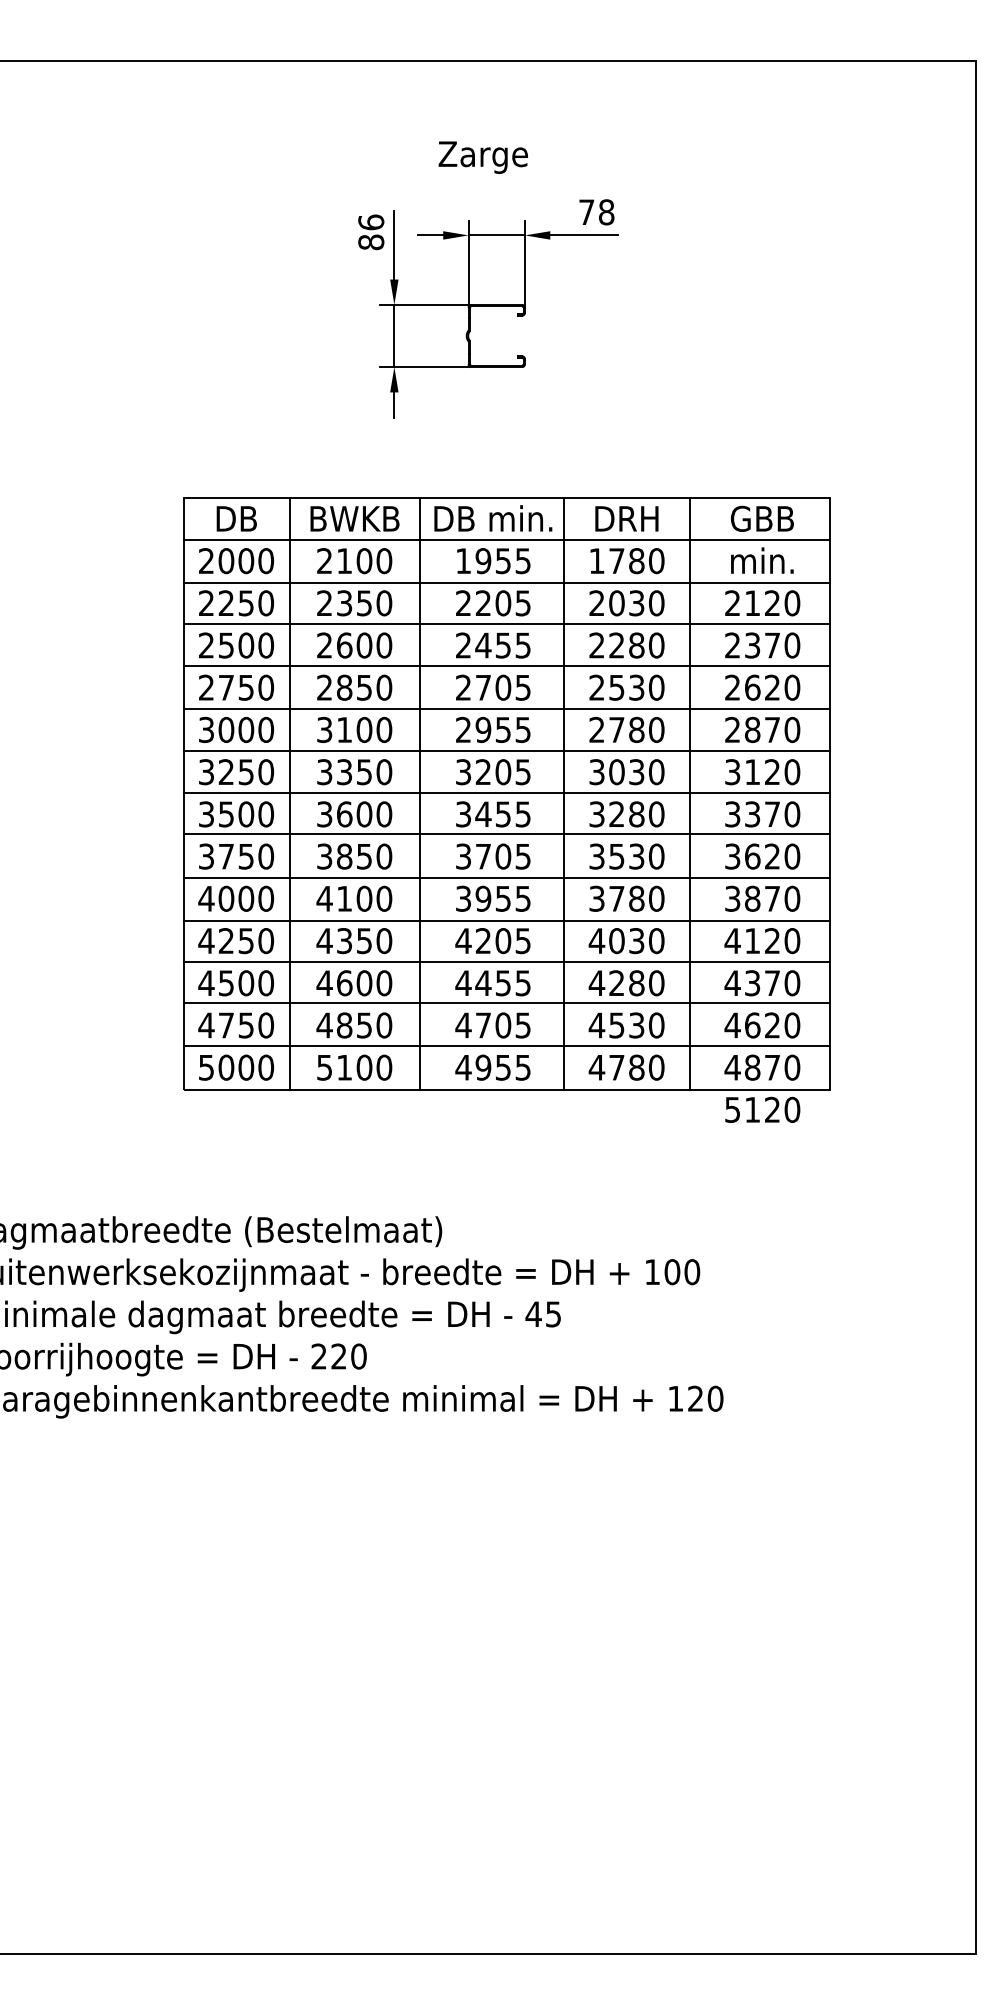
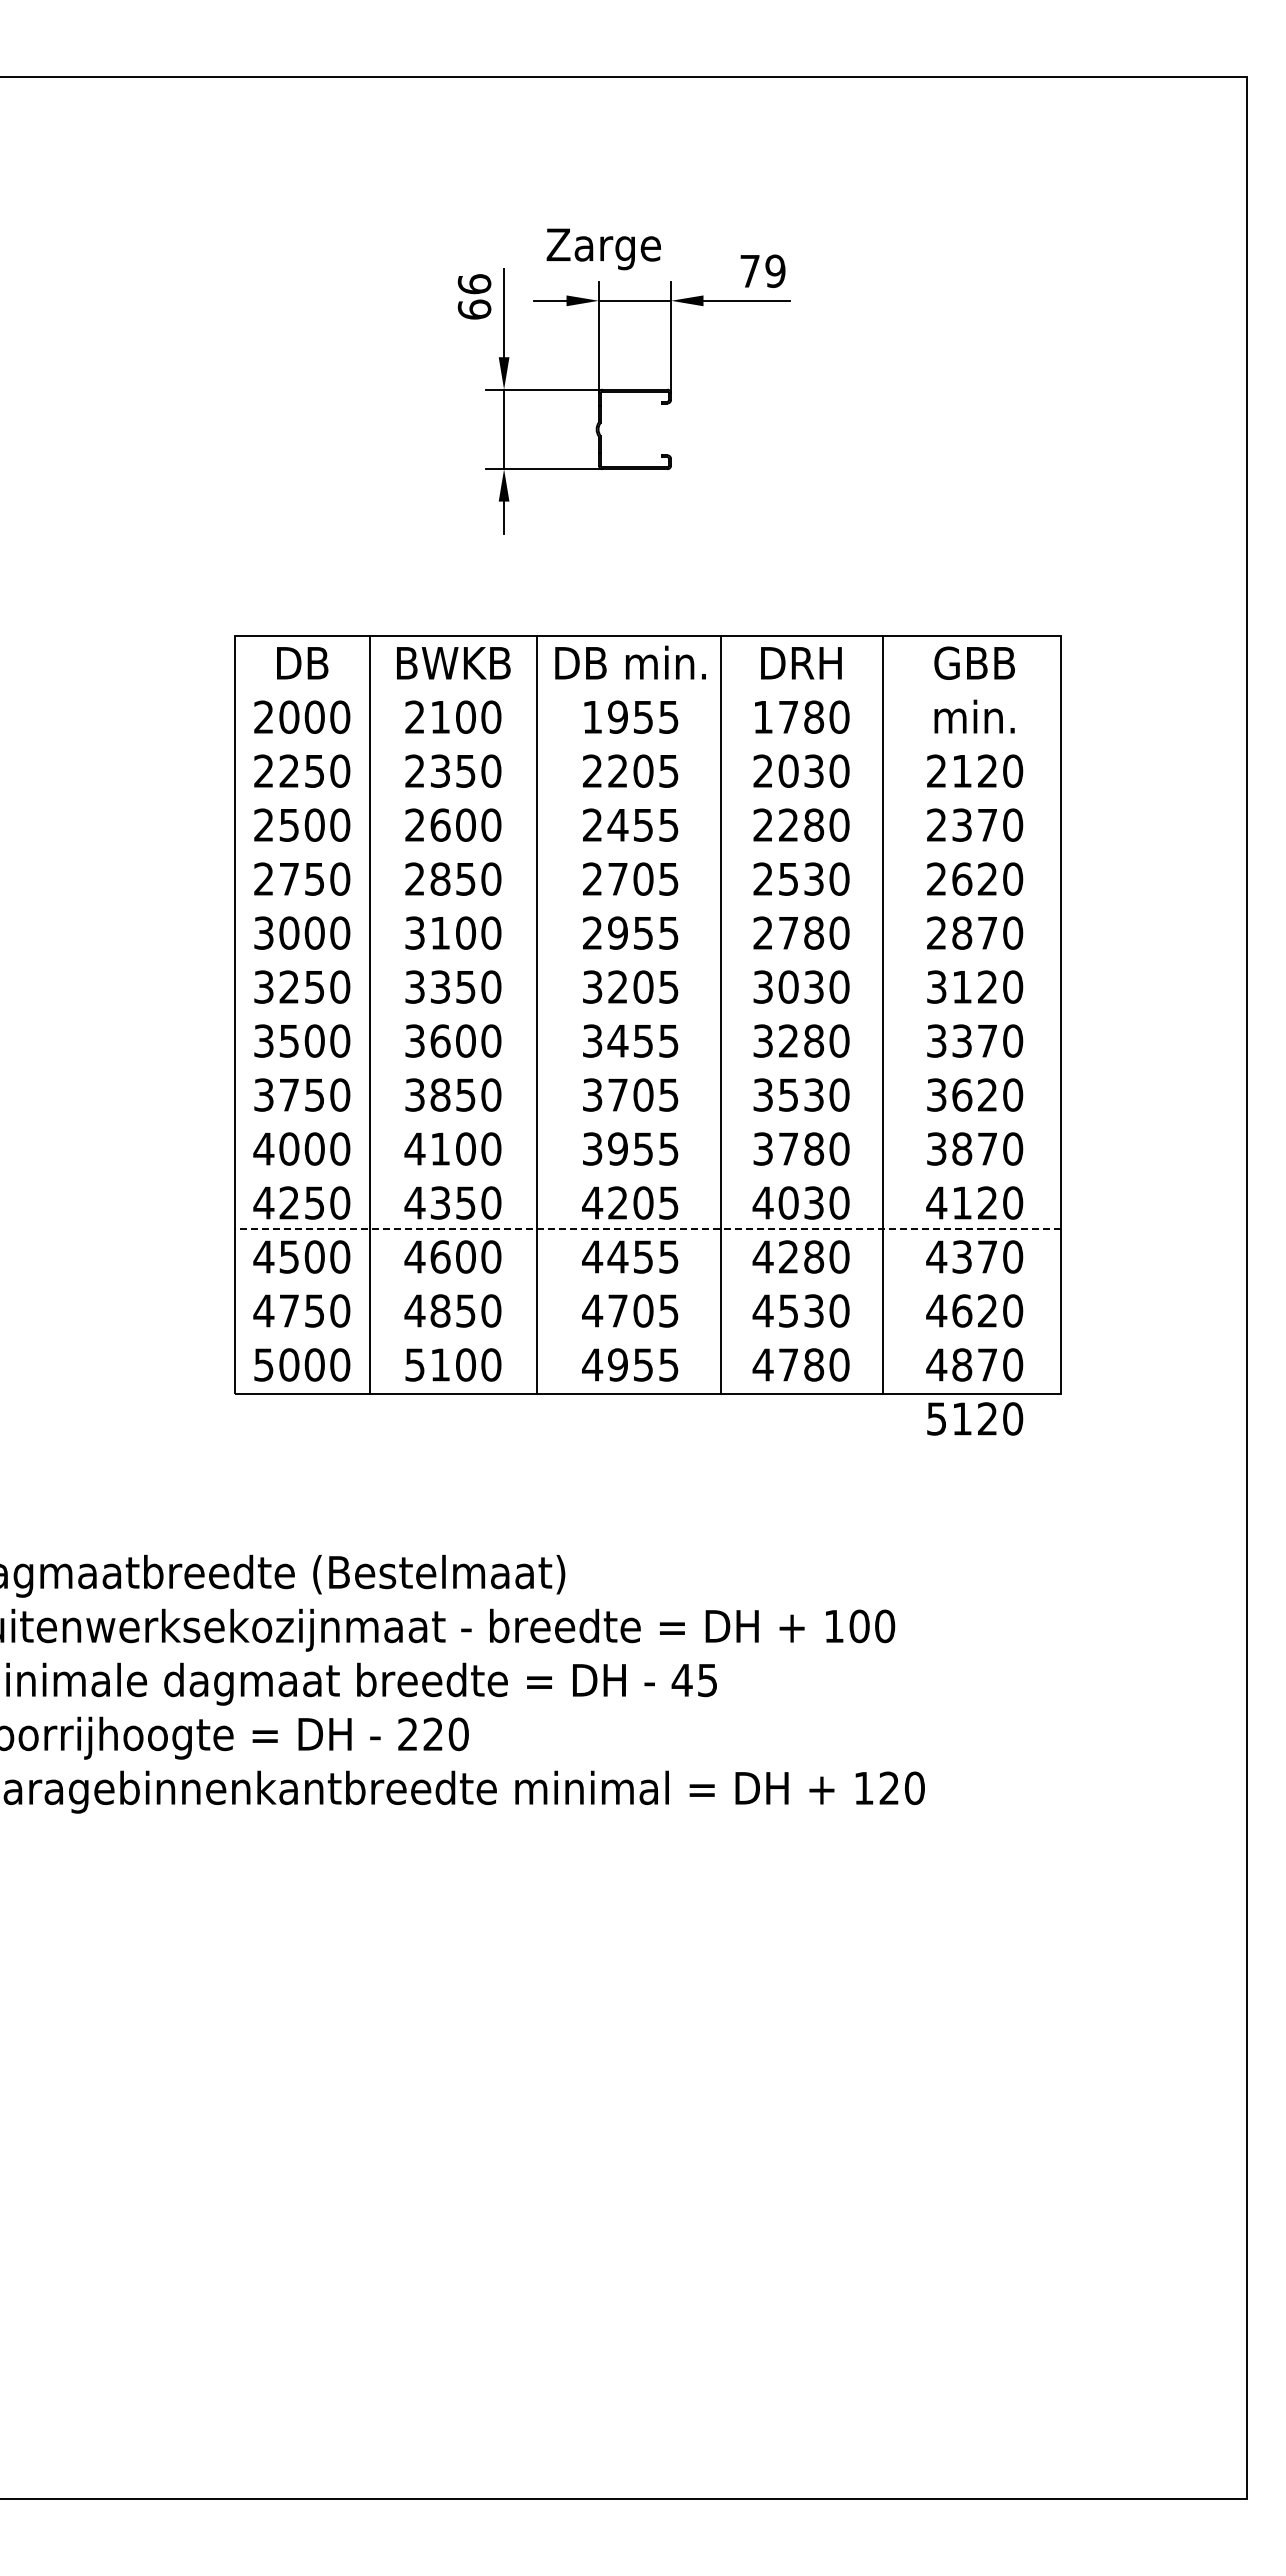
text: (483, 157) -> (603, 249), moved
text: (606, 212) -> (775, 271), 78 -> 79
text: (371, 242) -> (474, 309), 86 -> 66
line: (506, 540) -> (647, 690), removed
line: (506, 582) -> (647, 744), removed
line: (506, 623) -> (647, 797), removed
line: (506, 666) -> (647, 851), removed
line: (506, 708) -> (647, 905), removed
line: (506, 750) -> (647, 959), removed
line: (506, 793) -> (647, 1014), removed
line: (506, 834) -> (647, 1066), removed
line: (506, 878) -> (647, 1122), removed
line: (506, 920) -> (647, 1176), removed
line: (506, 961) -> (647, 1229), solid -> dashed
line: (506, 1002) -> (647, 1281), removed
line: (506, 1046) -> (647, 1337), removed

